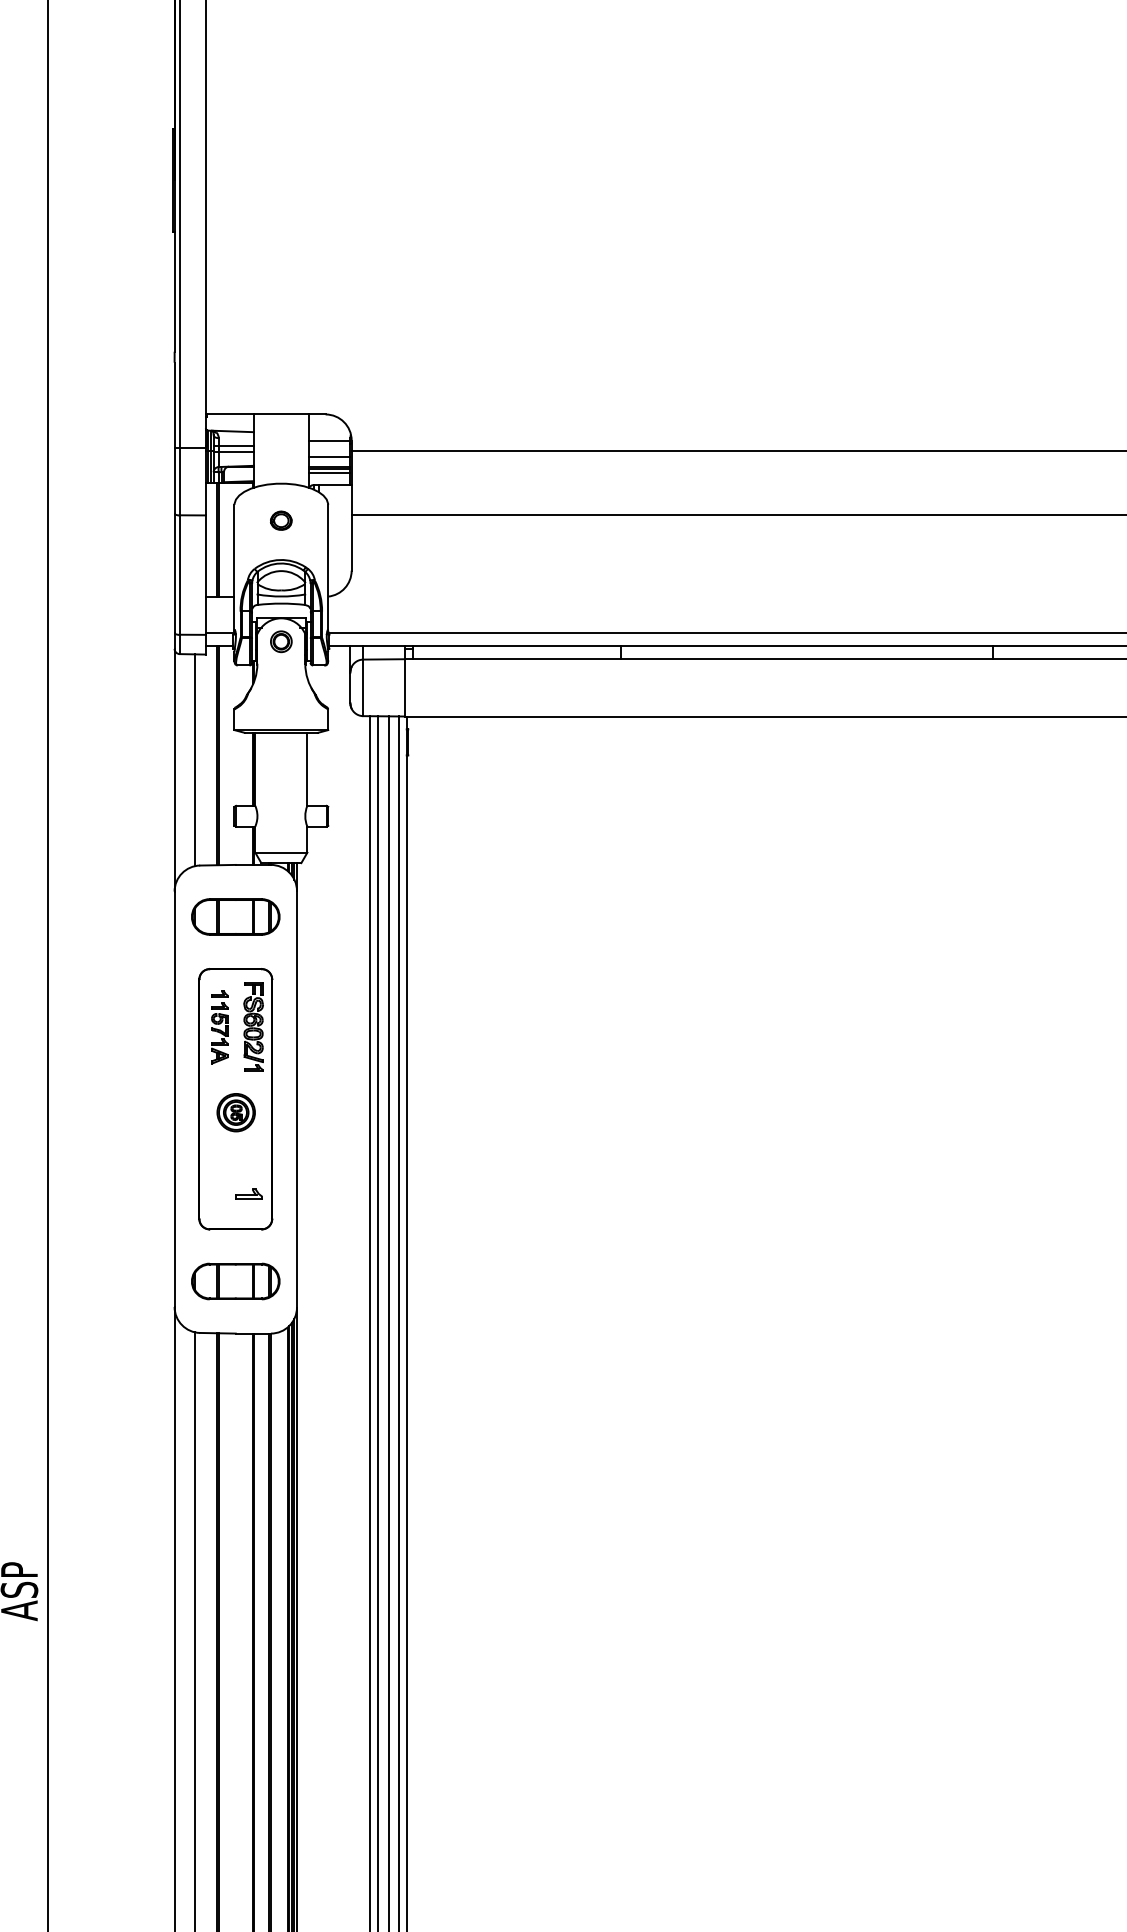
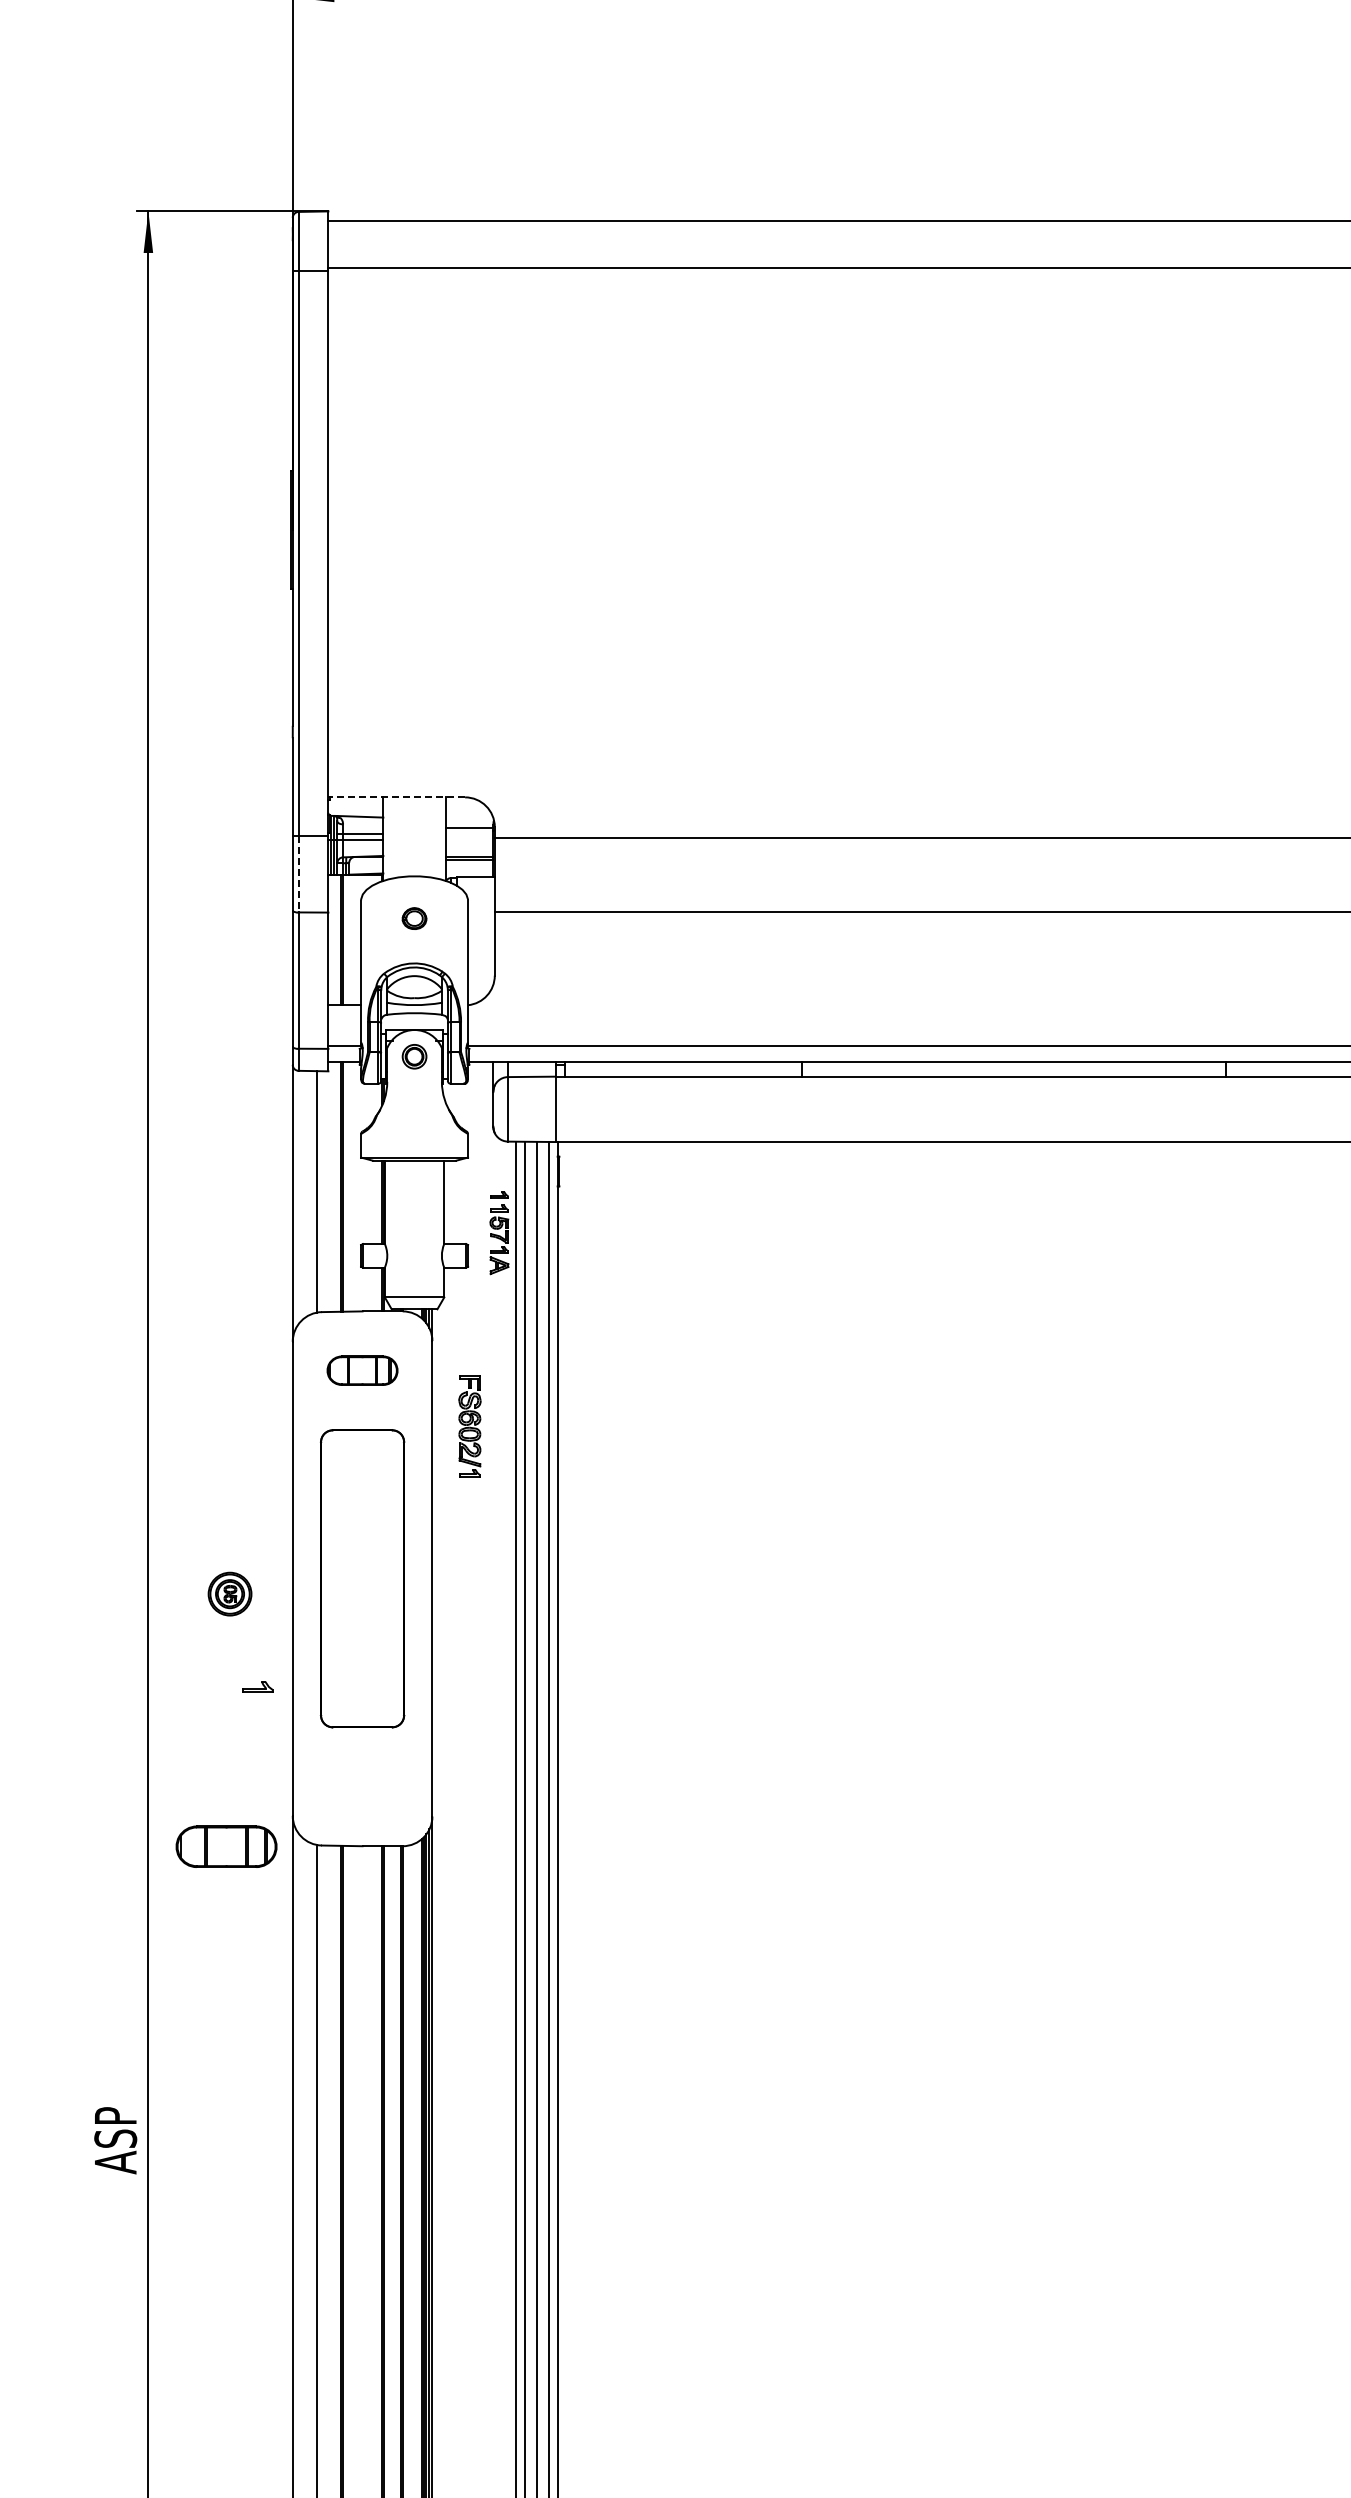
line: (265, 414) -> (396, 797), solid -> dashed
line: (329, 457) -> (469, 846), removed
line: (329, 473) -> (469, 864), removed
line: (179, 482) -> (298, 874), solid -> dashed
part: (235, 916) -> (362, 1370), size x0.7
part: (219, 1027) -> (499, 1233), moved
part: (253, 1027) -> (469, 1426), moved
part: (235, 1112) -> (229, 1593), moved
part: (248, 1193) -> (257, 1686), moved
part: (235, 1281) -> (226, 1846), moved

